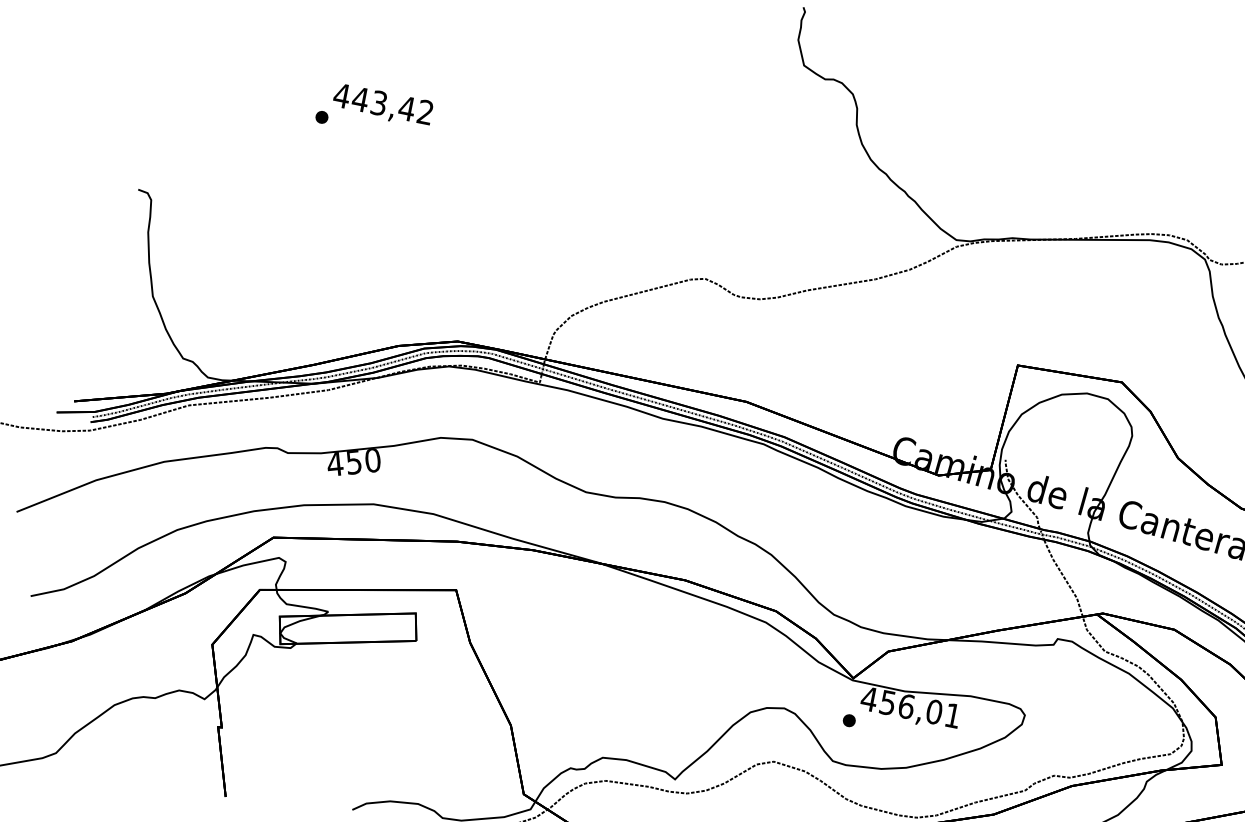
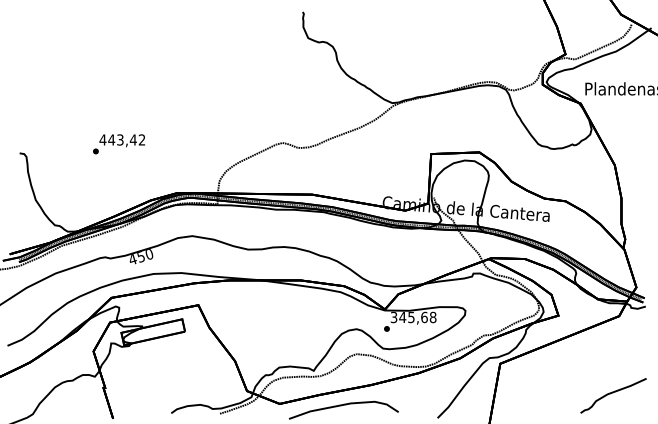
text: (373, 112) -> (118, 144), moved
text: (910, 707) -> (413, 317), 456,01 -> 345,68

